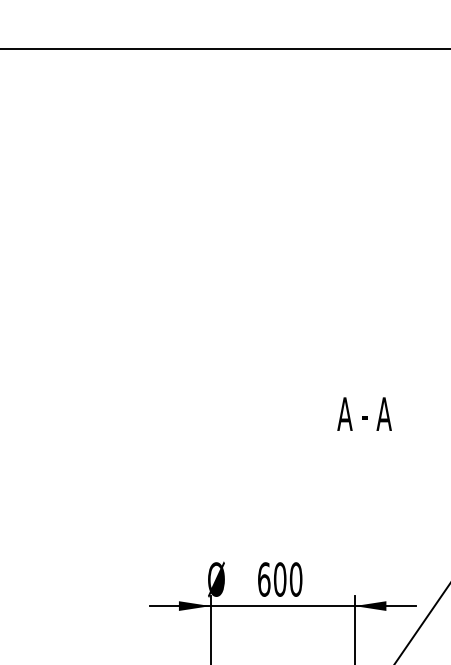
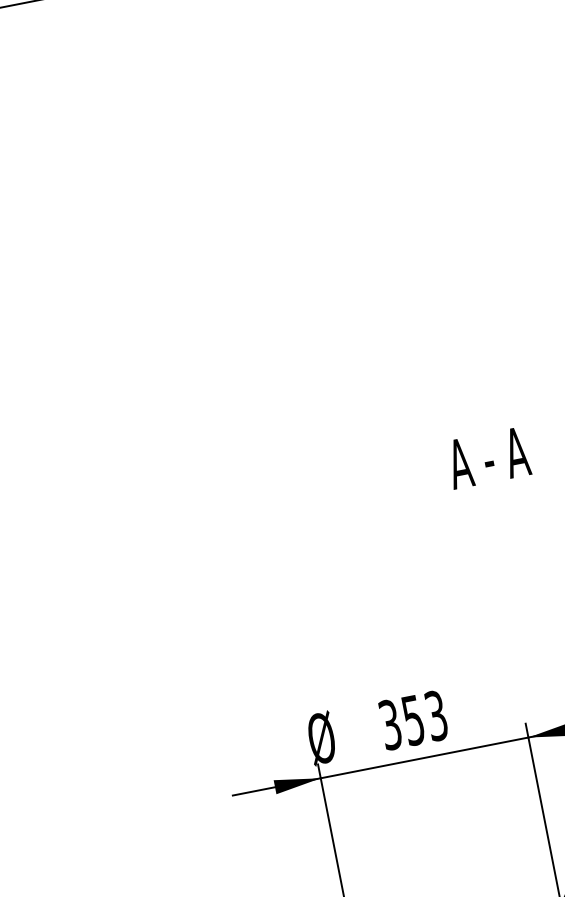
text: (280, 579) -> (413, 720), 600 -> 353

